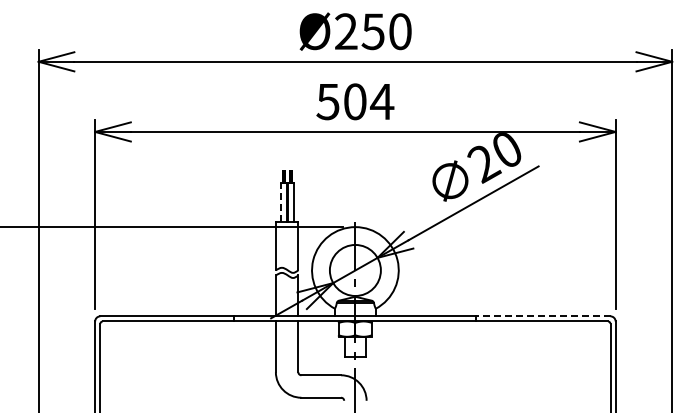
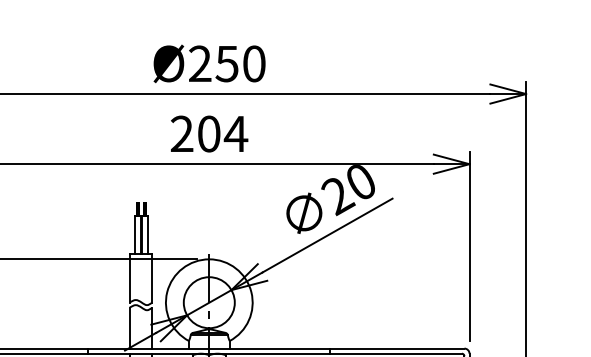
text: (327, 101) -> (181, 133), 504 -> 204
line: (280, 201) -> (134, 233), dashed -> solid
line: (543, 316) -> (397, 348), dashed -> solid

